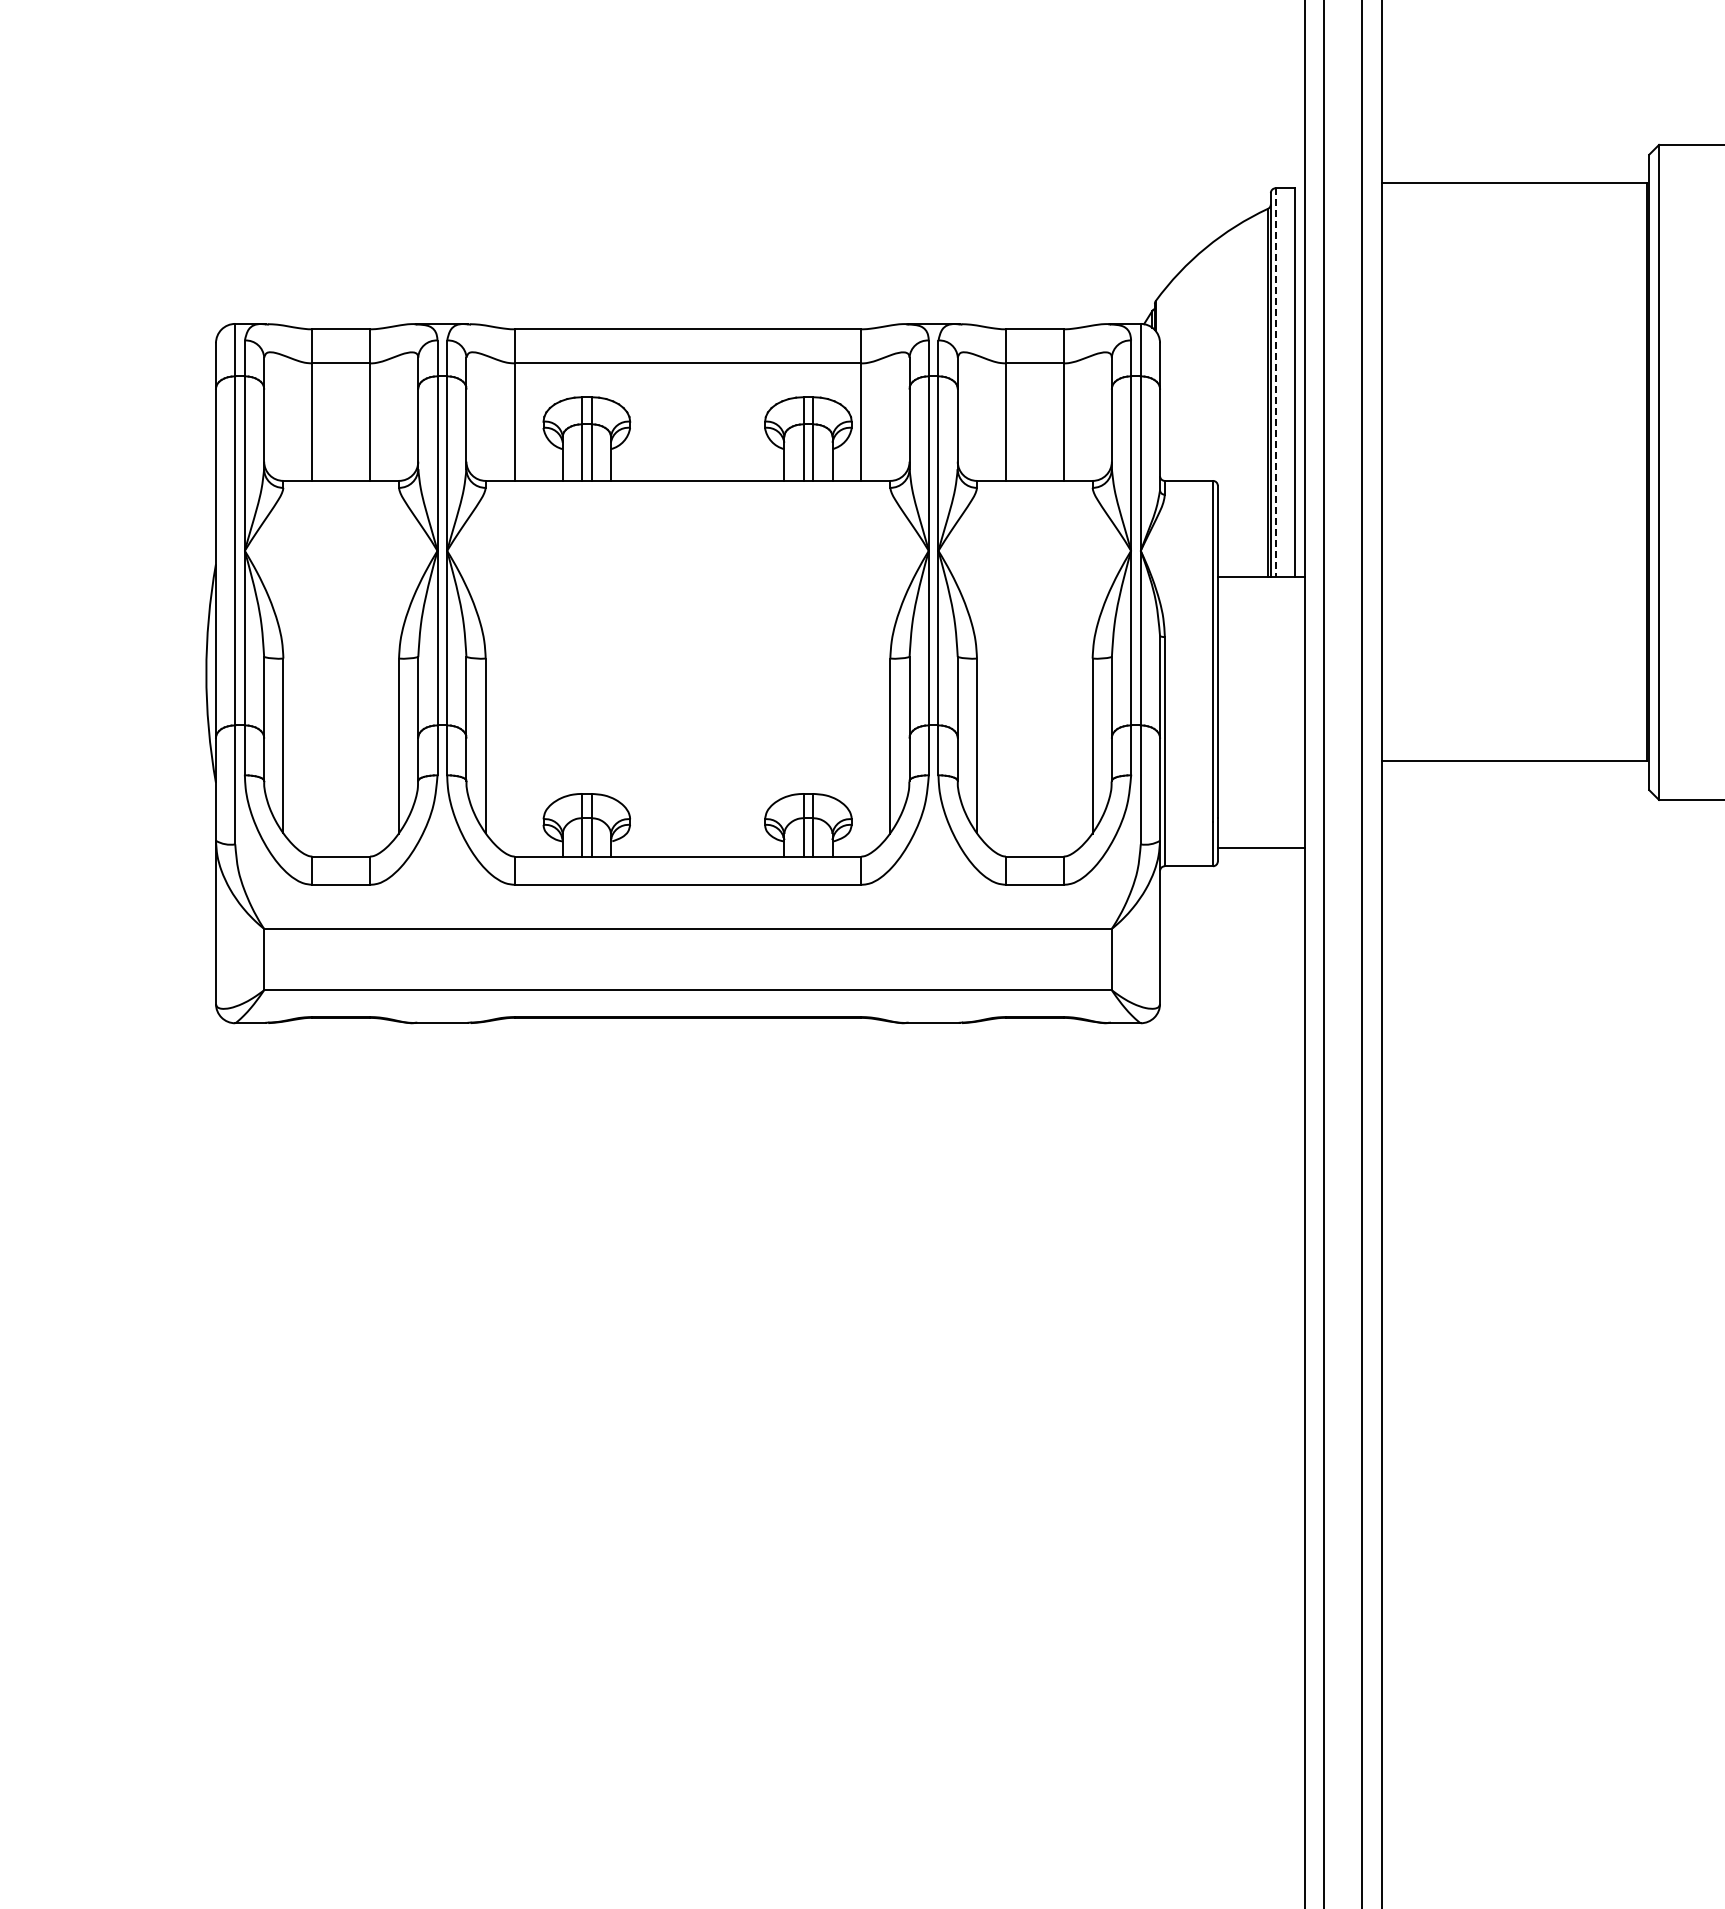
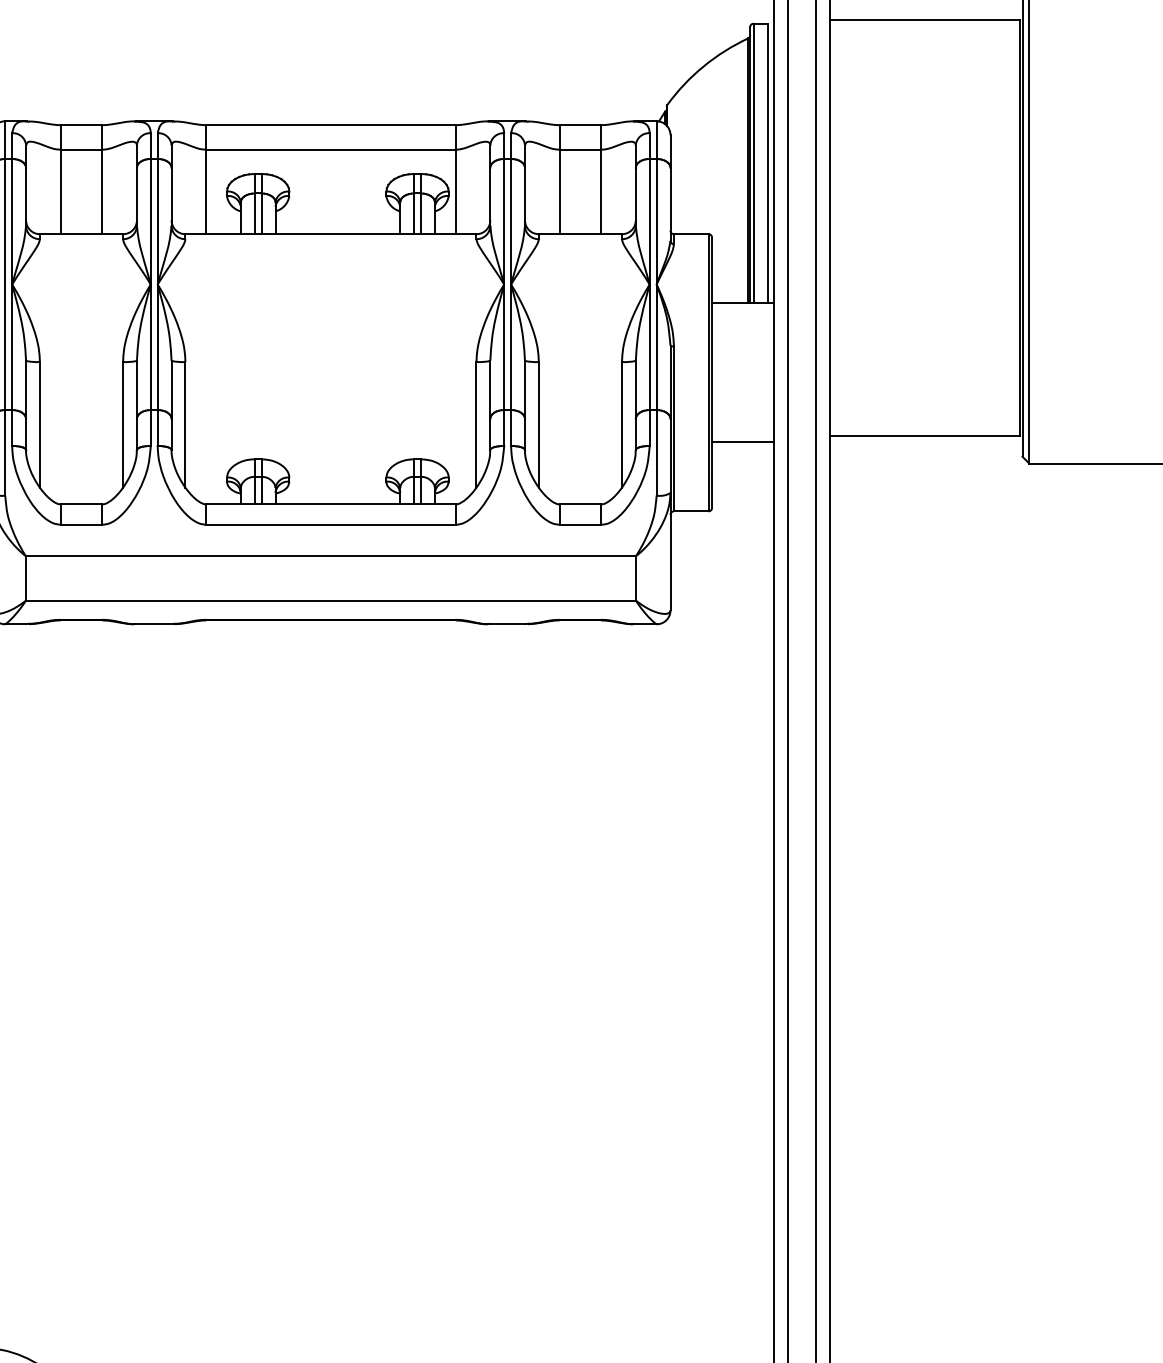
line: (1275, 383) -> (753, 164), dashed -> solid
line: (1260, 847) -> (742, 441), moved

